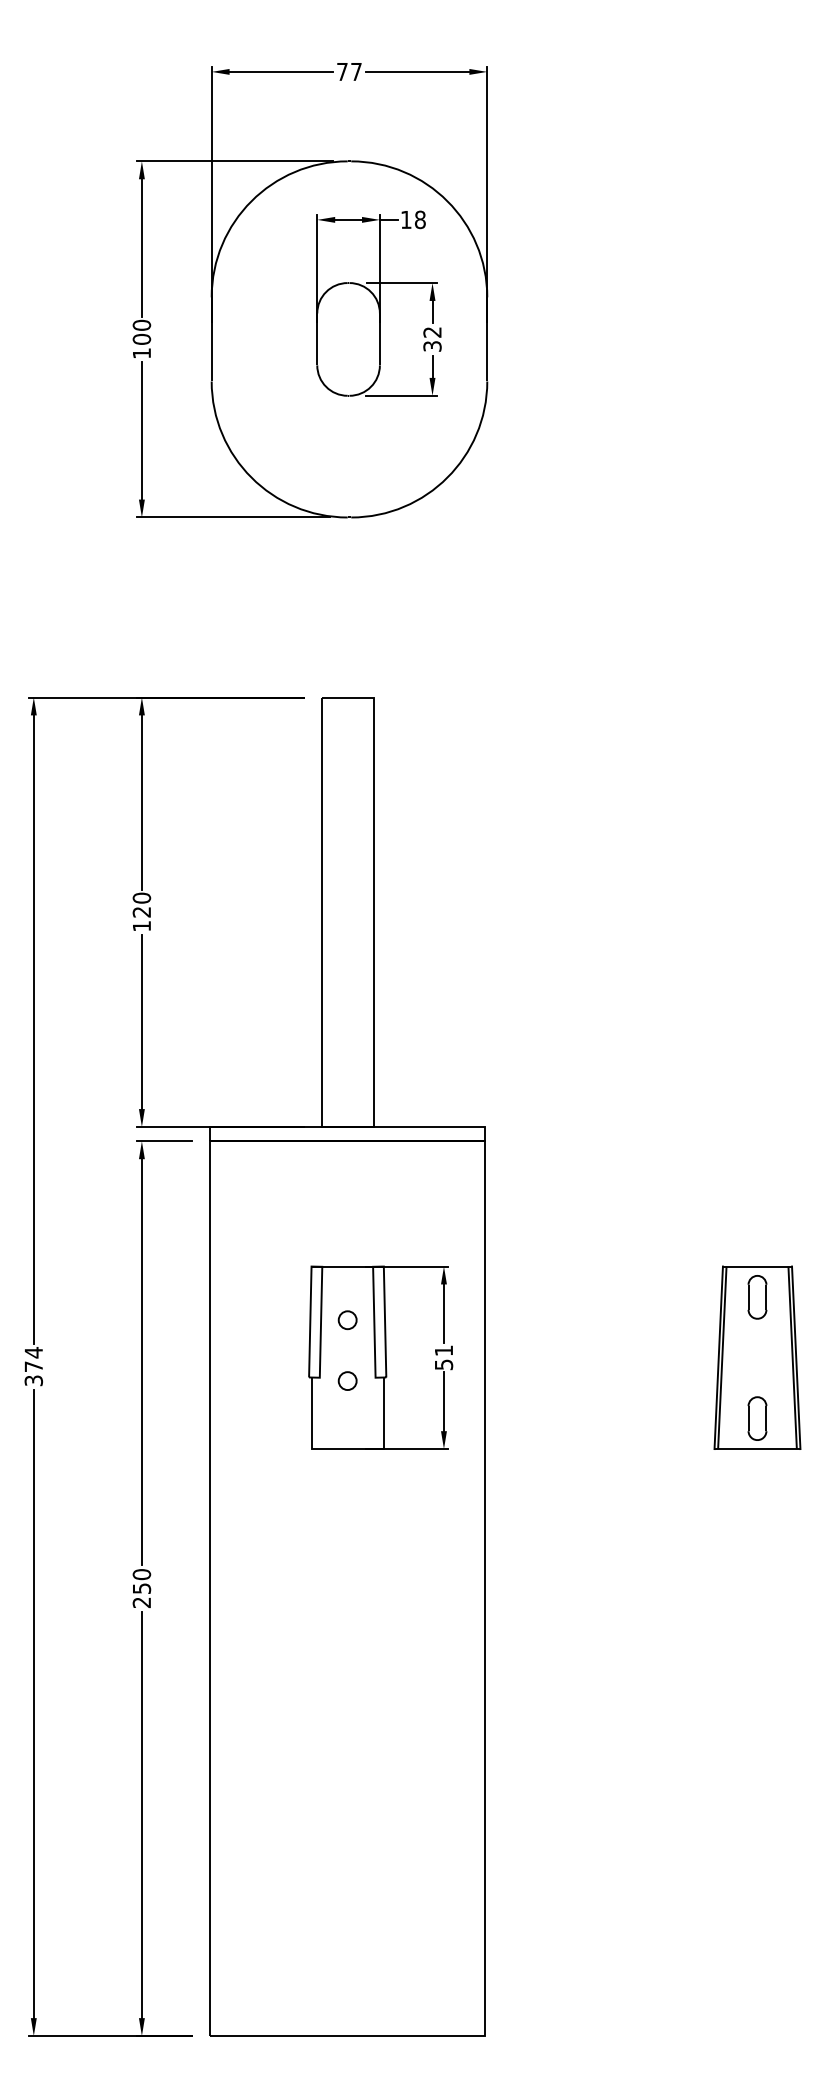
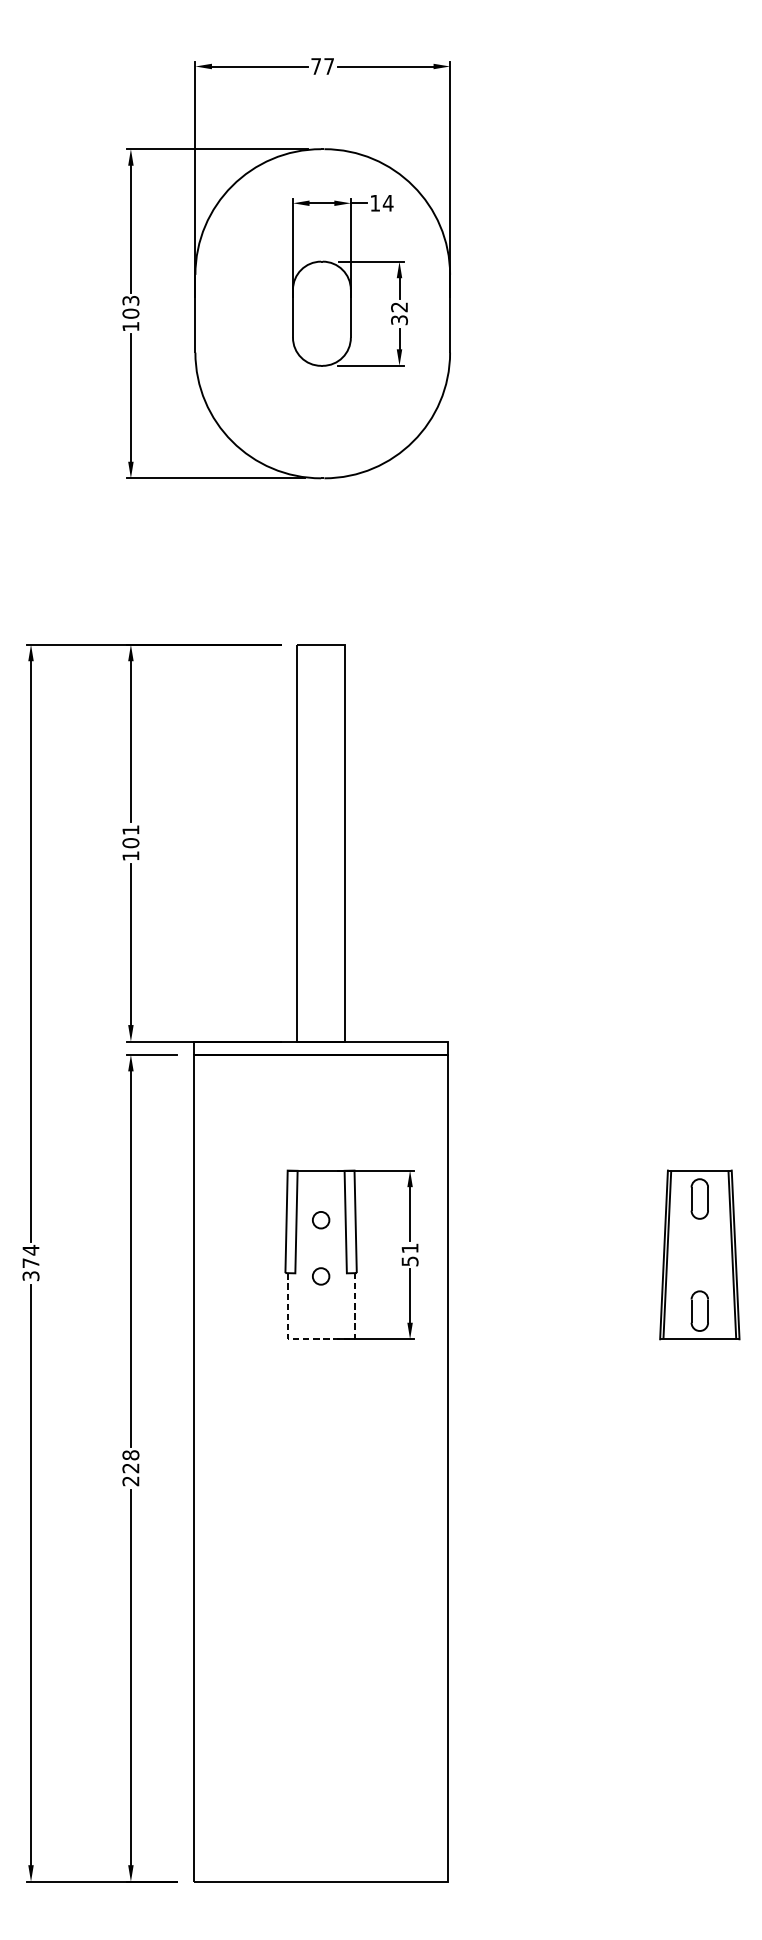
text: (420, 219) -> (388, 202), 18 -> 14
text: (141, 324) -> (130, 299), 100 -> 103
text: (141, 904) -> (130, 835), 120 -> 101
line: (348, 1449) -> (321, 1339), solid -> dashed
text: (141, 1581) -> (130, 1461), 250 -> 228

